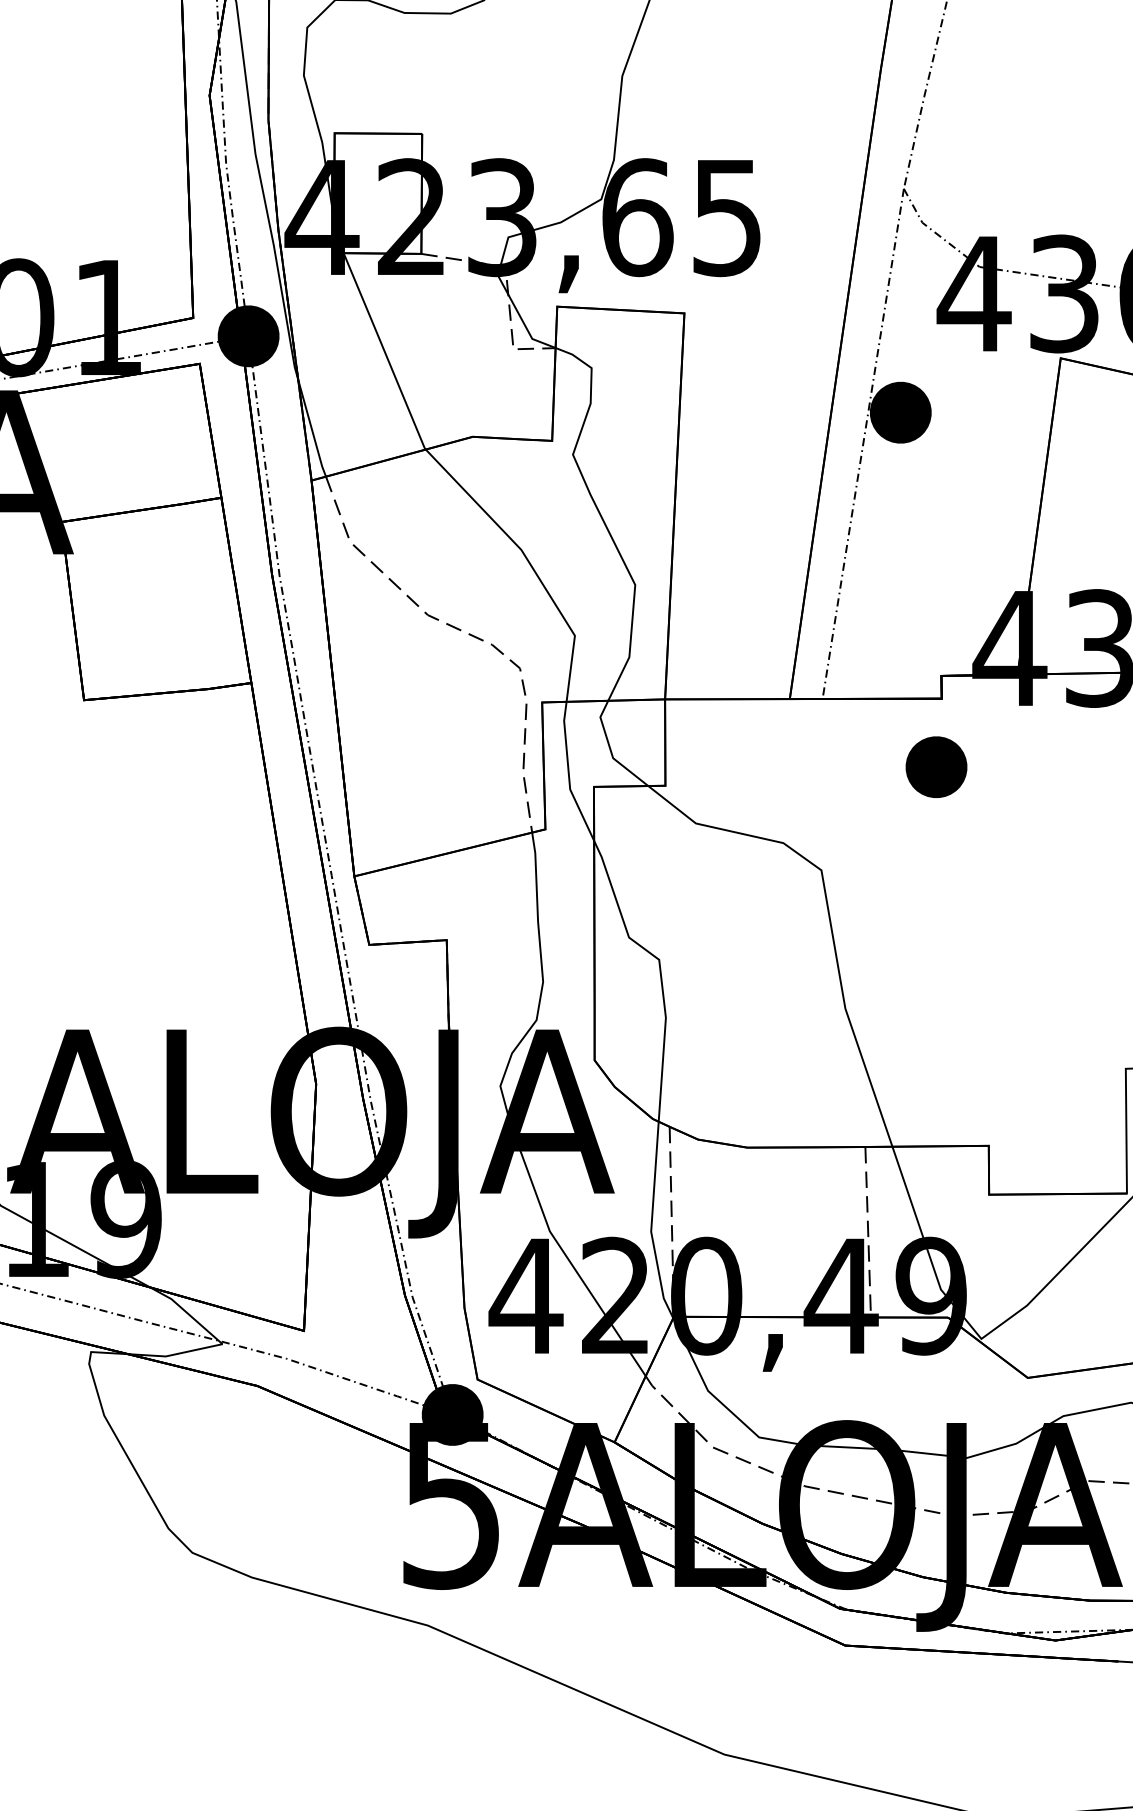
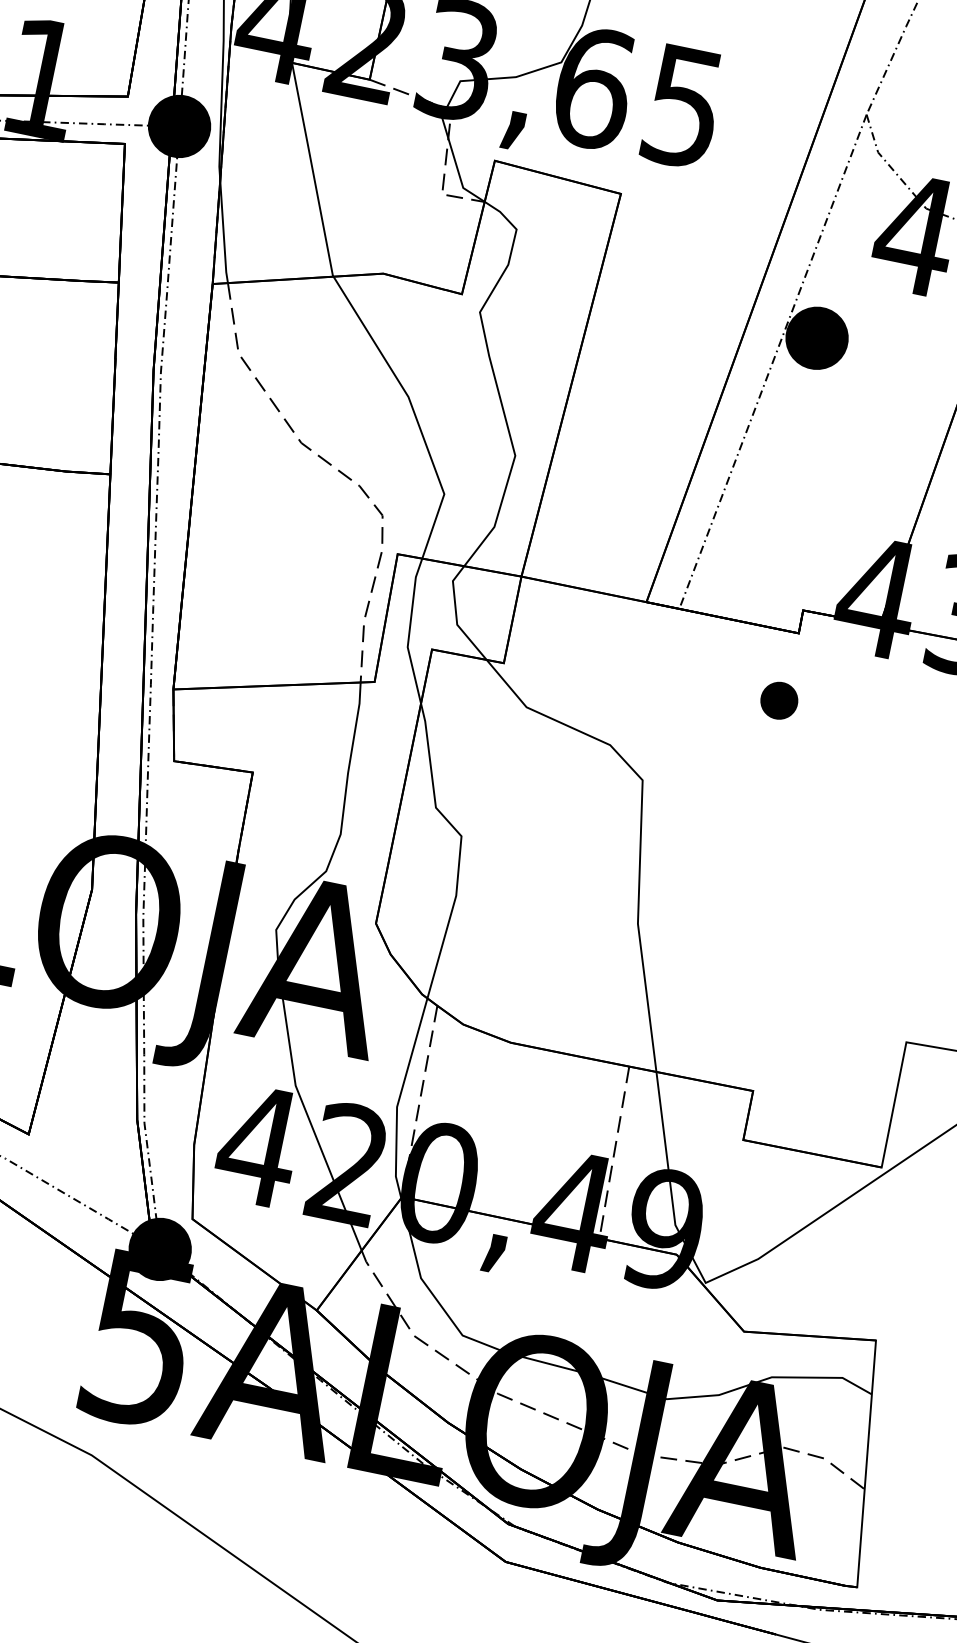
part: (936, 766) -> (779, 700), size x0.6

